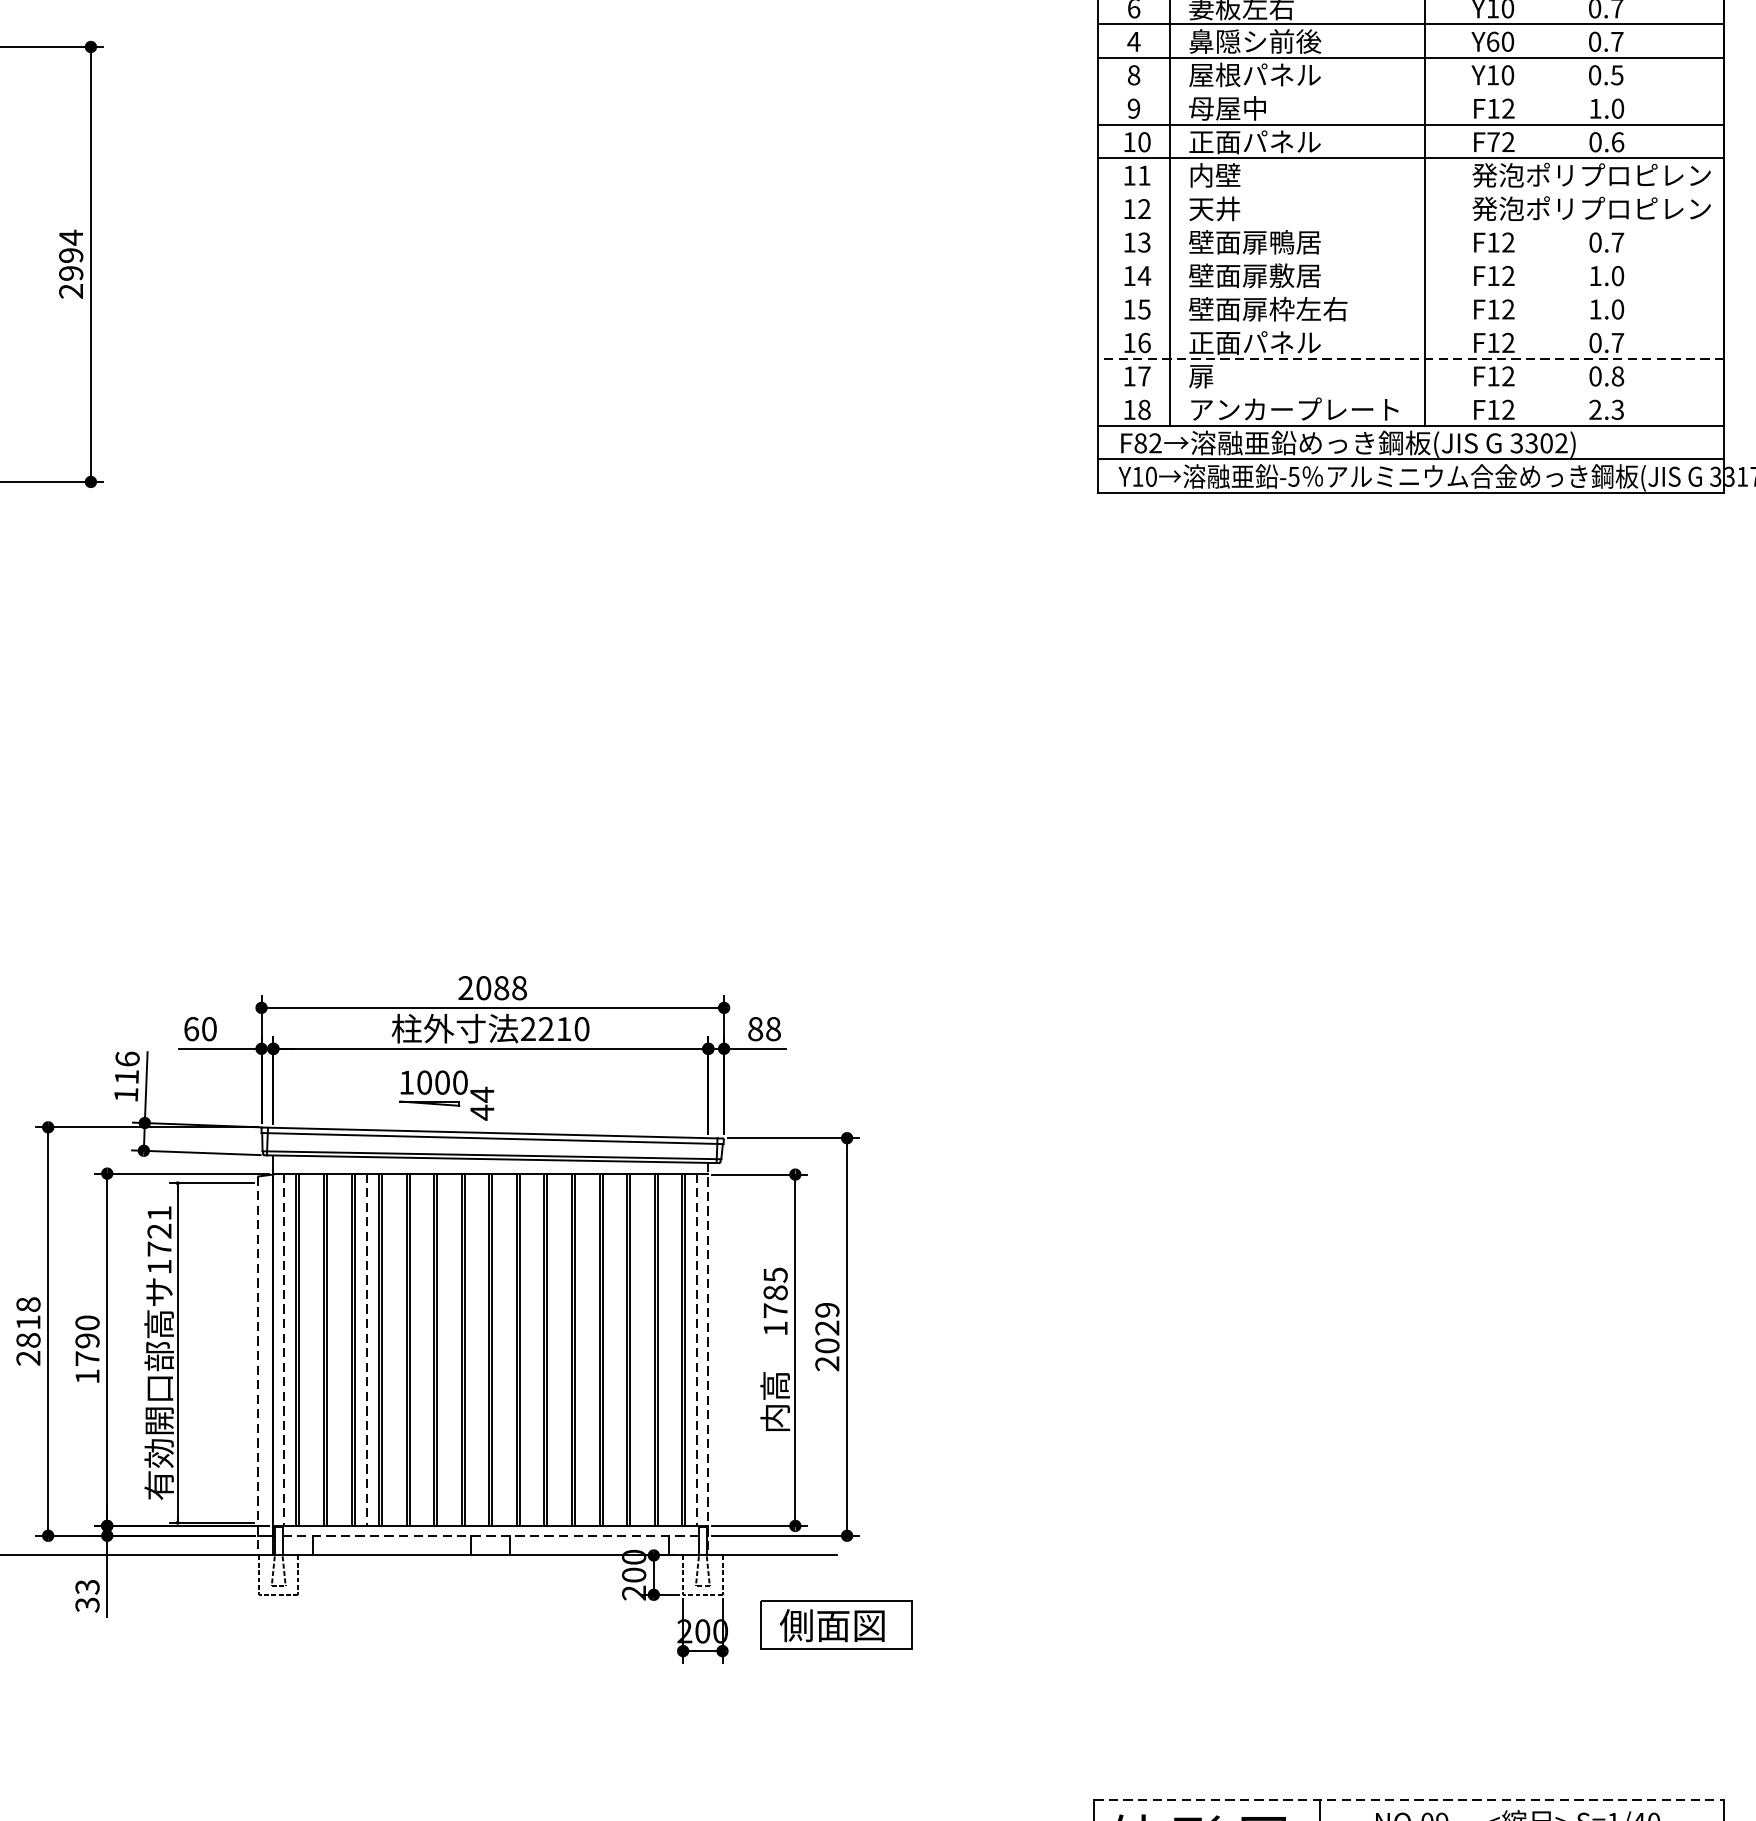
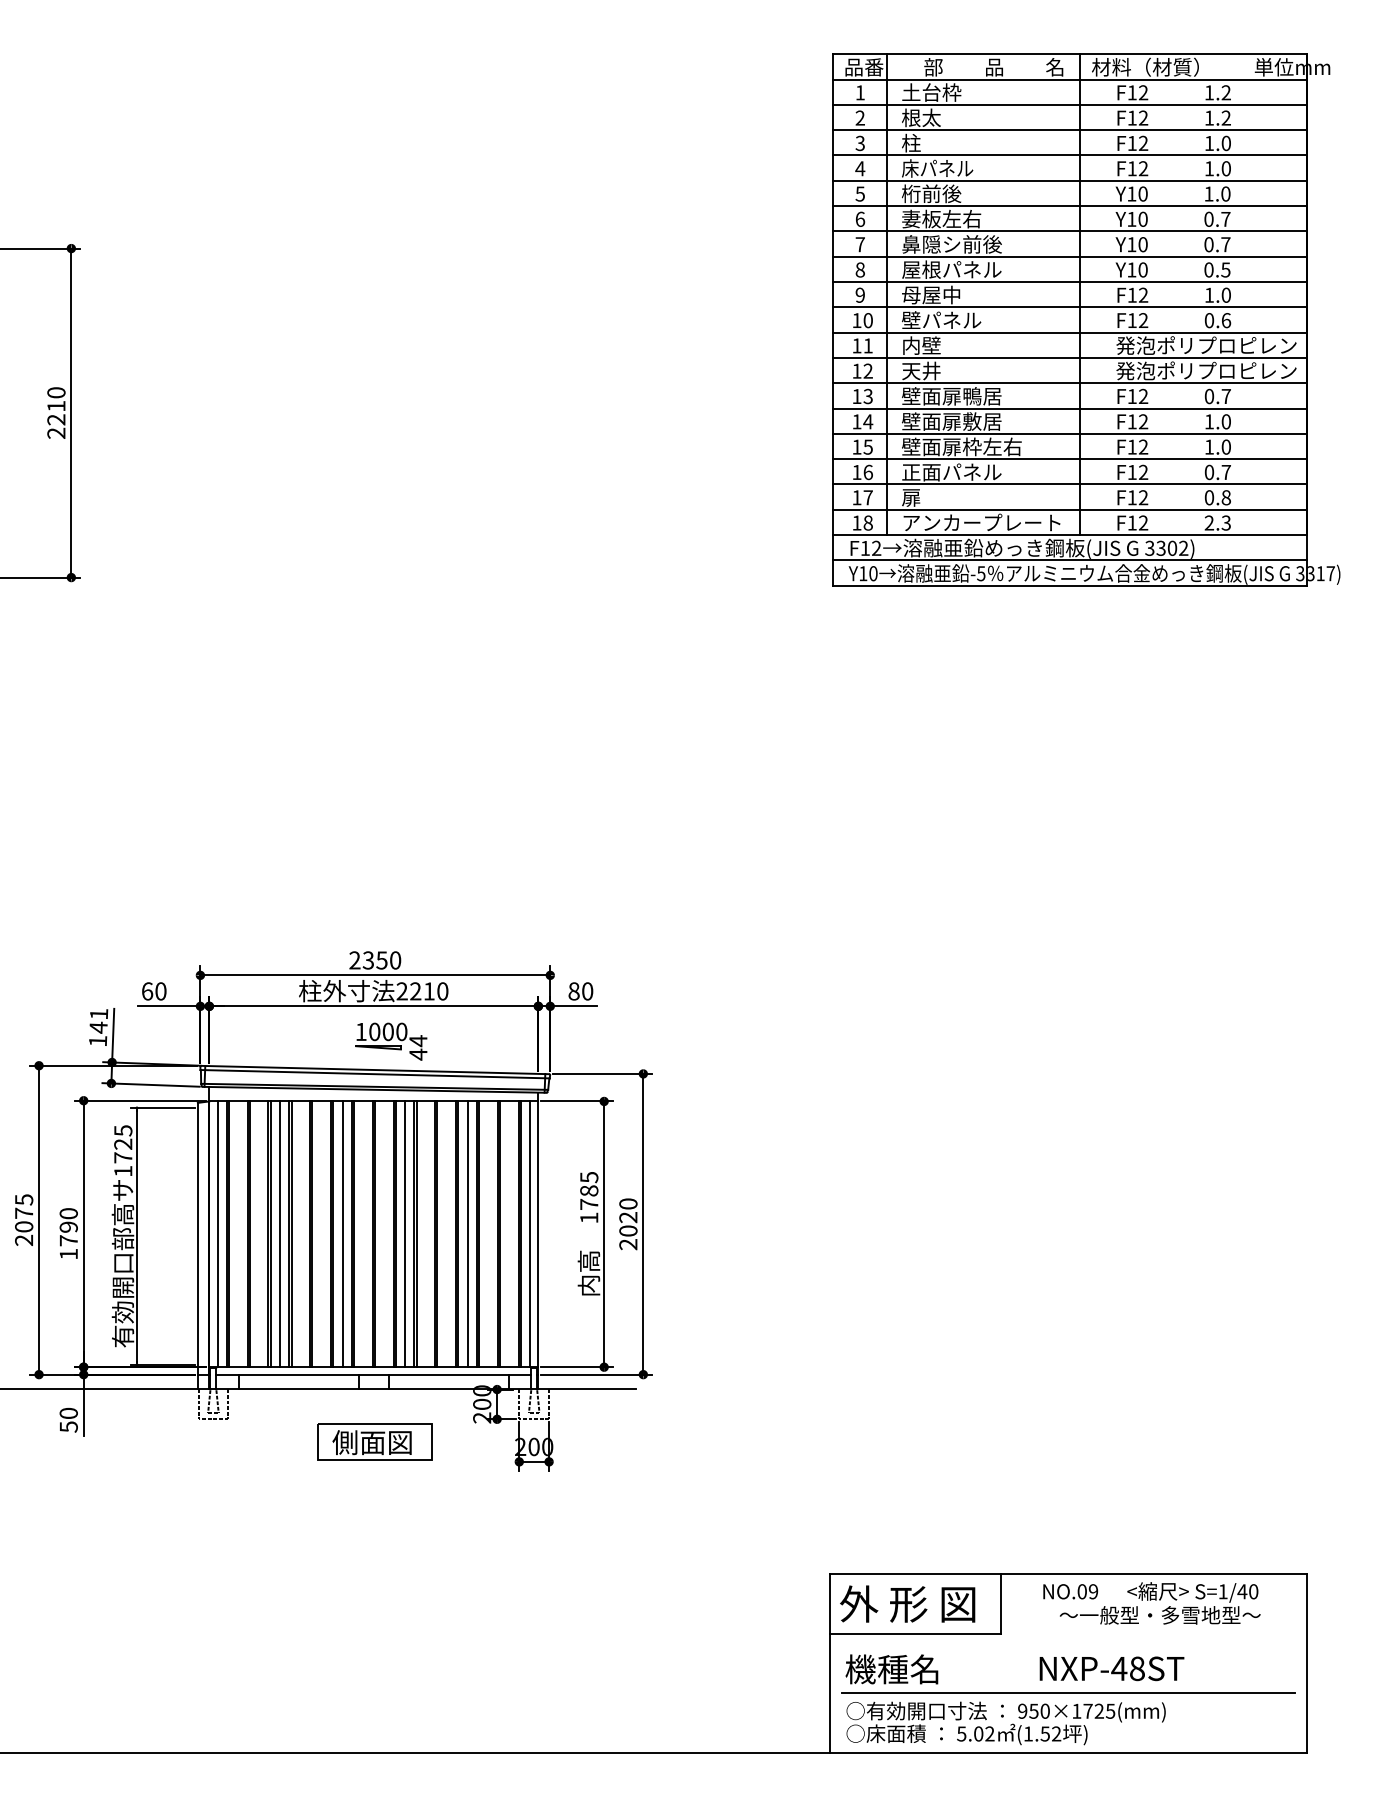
text: (1134, 41) -> (860, 244), 4 -> 7
text: (1492, 41) -> (1131, 244), Y60 -> Y10
line: (1410, 90) -> (1069, 281), added
text: (1254, 142) -> (951, 320), 正面パネル -> 壁パネル
text: (1492, 142) -> (1131, 320), F72 -> F12
line: (1410, 190) -> (1069, 357), added
line: (1410, 225) -> (1069, 383), added
text: (71, 254) -> (56, 405), 2994 -> 2210
line: (1410, 258) -> (1069, 408), added
line: (1410, 291) -> (1069, 433), added
line: (1410, 325) -> (1069, 459), added
line: (1411, 358) -> (1070, 484), dashed -> solid
line: (1410, 391) -> (1069, 509), added
text: (1140, 442) -> (865, 547), F82 -> F12
text: (500, 988) -> (381, 960), 2088 -> 2350
text: (773, 1029) -> (587, 991), 88 -> 80
text: (126, 1067) -> (98, 1020), 116 -> 141
part: (446, 1095) -> (391, 1041), moved
text: (159, 1212) -> (123, 1130), 1721 -> 1725
text: (827, 1309) -> (628, 1203), 2029 -> 2020
text: (28, 1322) -> (24, 1213), 2818 -> 2075
line: (449, 1349) -> (342, 1233), added
line: (532, 1349) -> (405, 1233), added
line: (614, 1349) -> (467, 1233), added
line: (284, 1350) -> (217, 1234), dashed -> solid
line: (367, 1350) -> (280, 1234), dashed -> solid
line: (697, 1350) -> (530, 1234), dashed -> solid
line: (708, 1359) -> (538, 1241), dashed -> solid
line: (257, 1366) -> (197, 1246), dashed -> solid
line: (491, 1535) -> (374, 1374), dashed -> solid
text: (87, 1595) -> (68, 1419), 33 -> 50
part: (835, 1624) -> (374, 1441), moved
line: (1410, 1799) -> (1069, 1574), dashed -> solid

